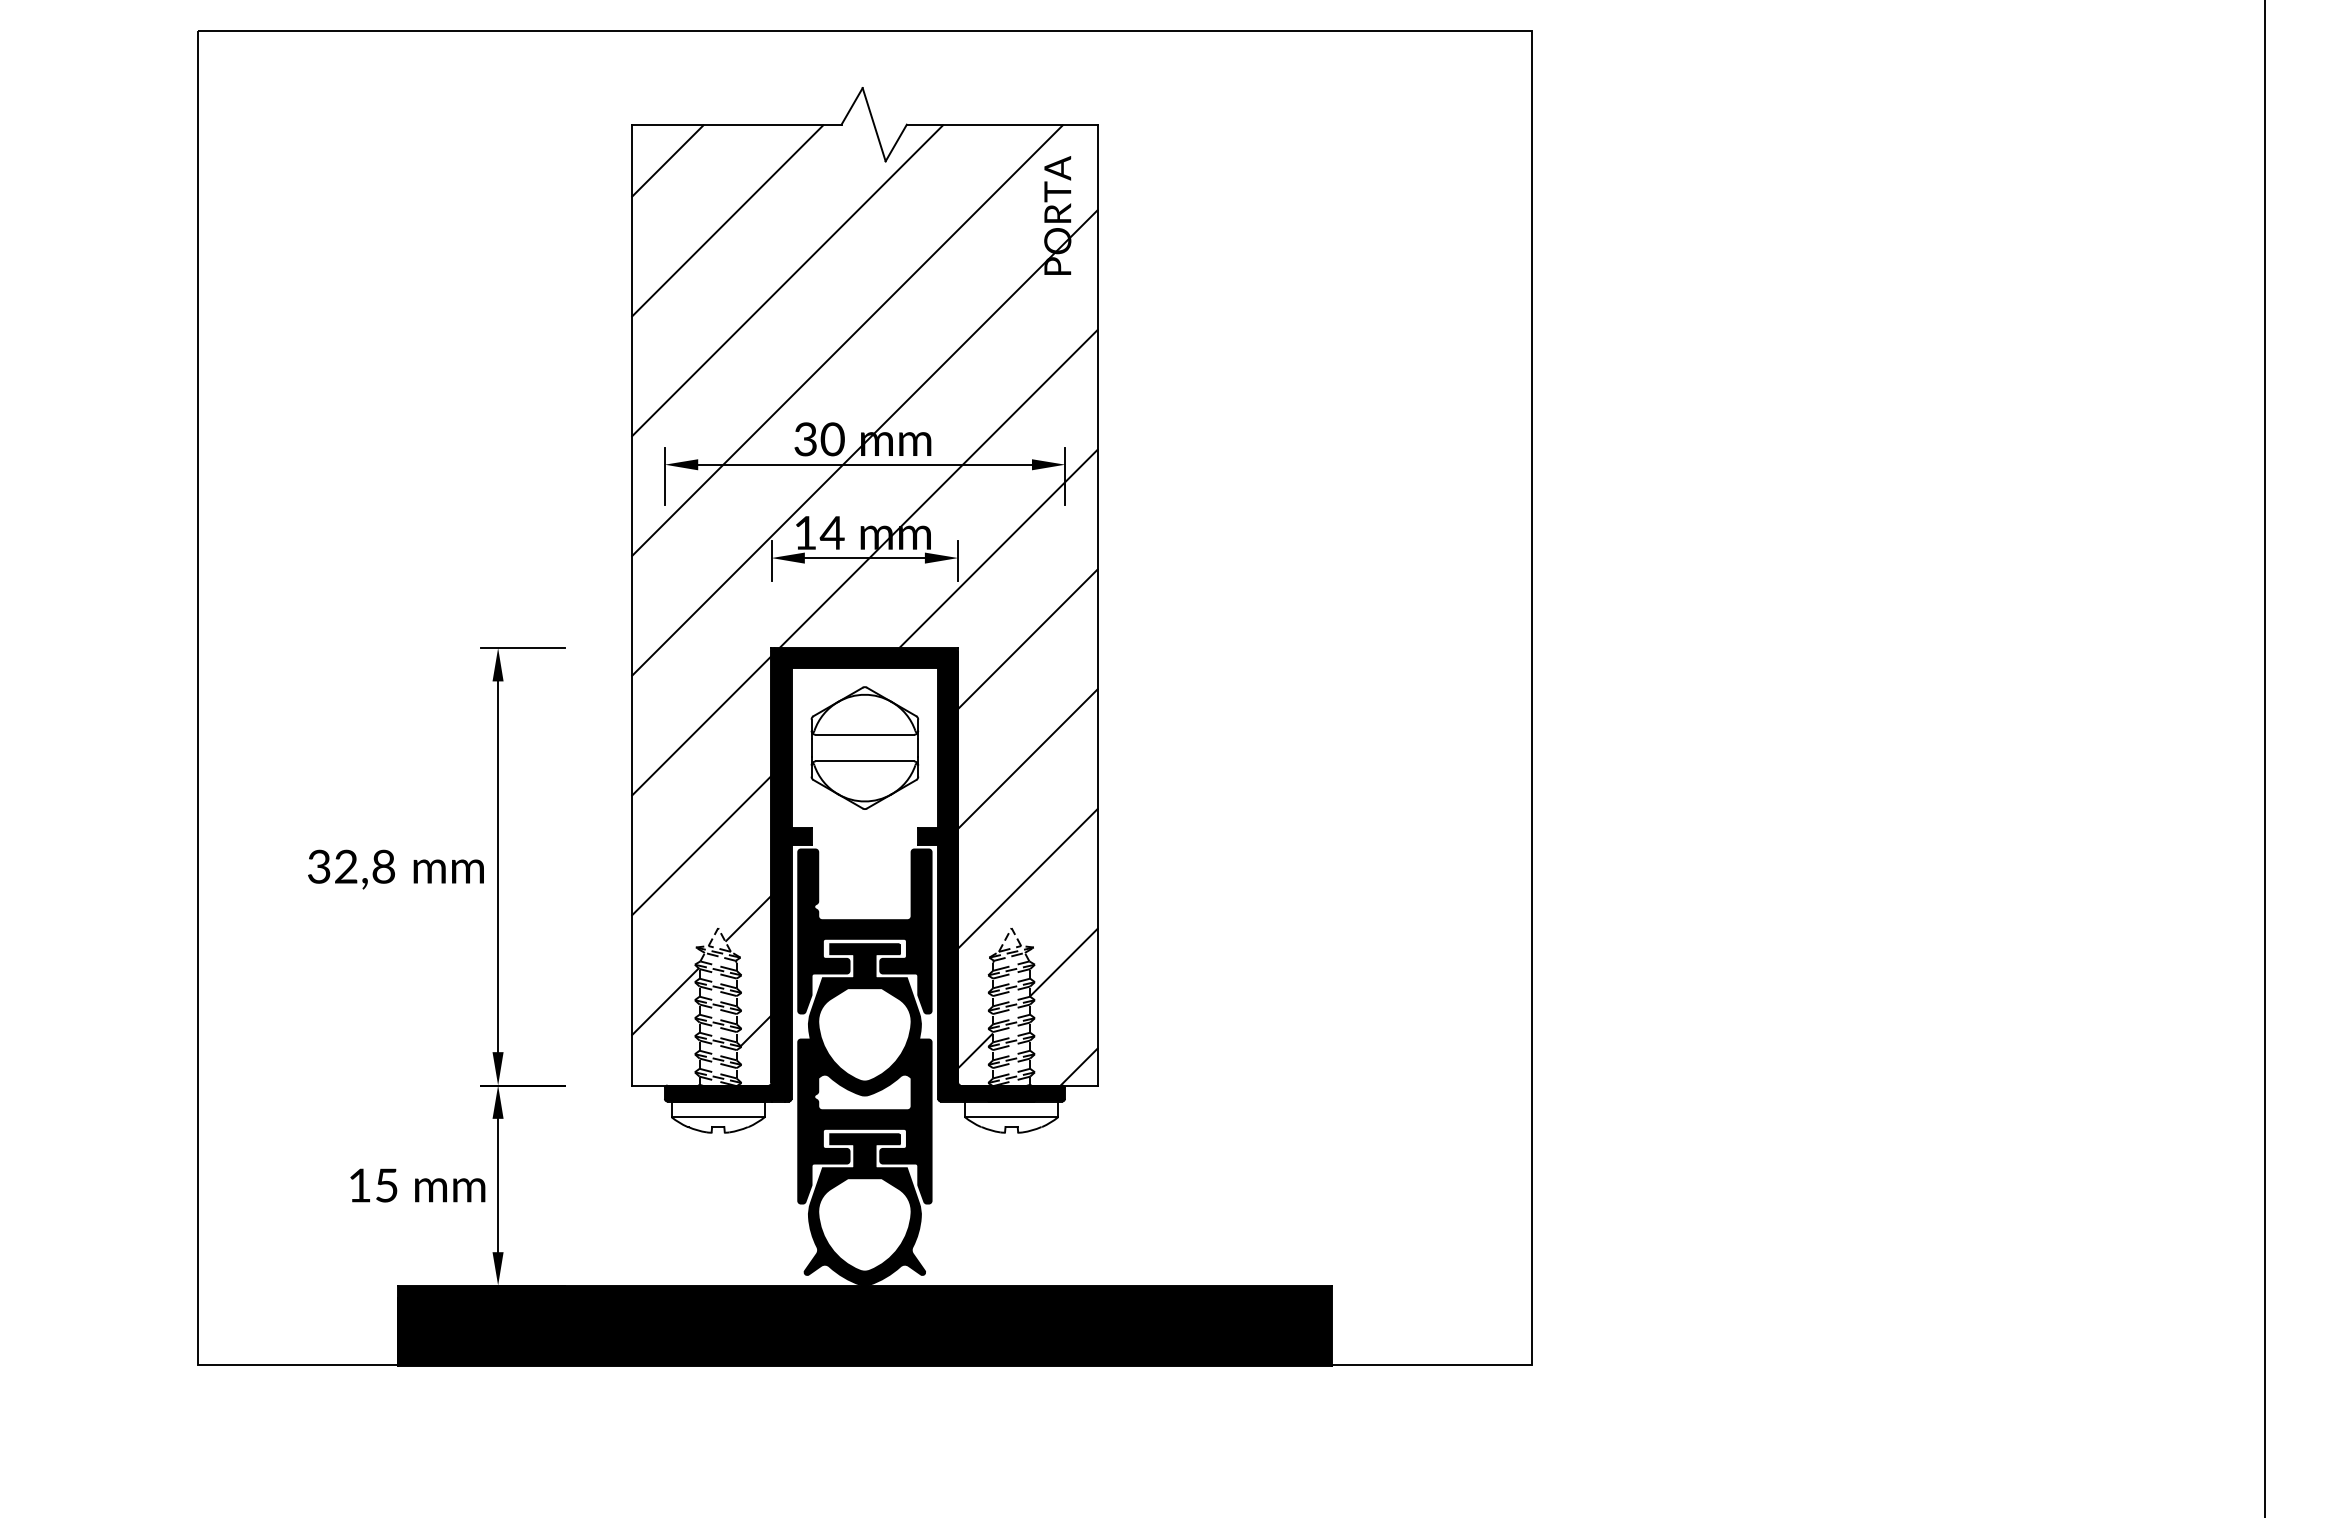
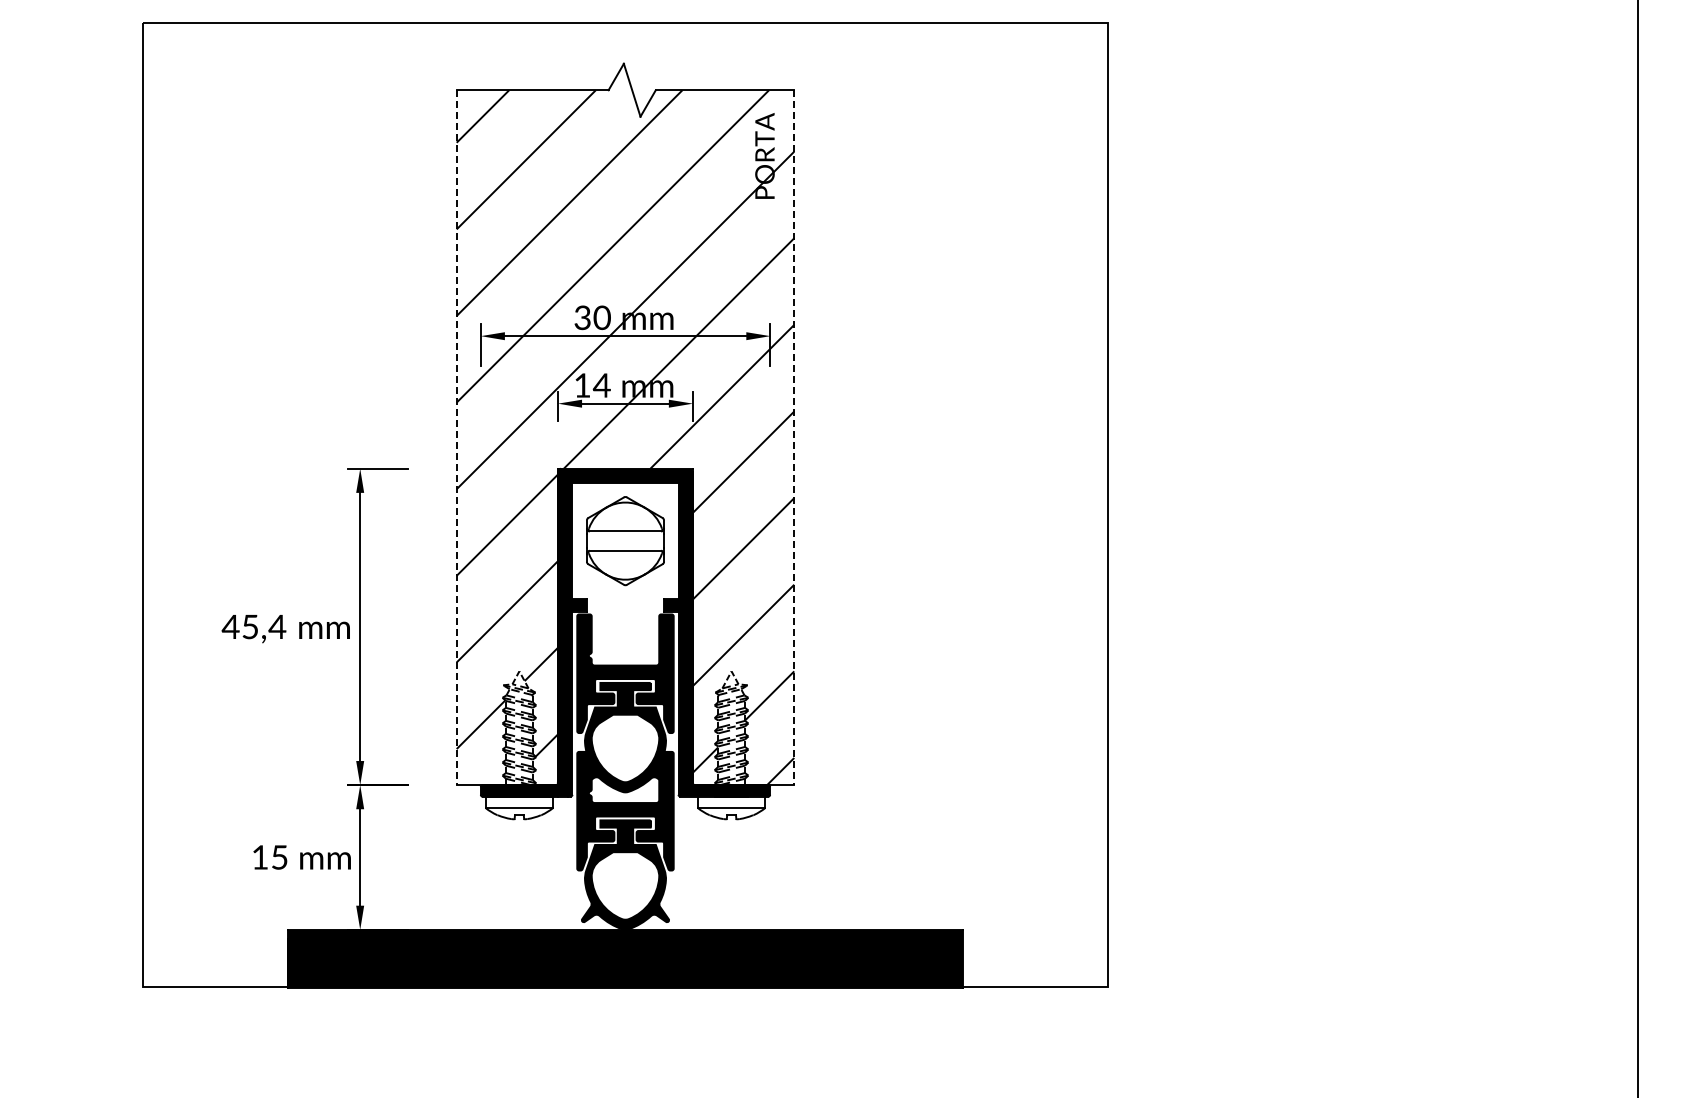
line: (631, 606) -> (456, 438), solid -> dashed
line: (1098, 606) -> (794, 438), solid -> dashed
text: (350, 866) -> (253, 626), 32,8 -> 45,4

